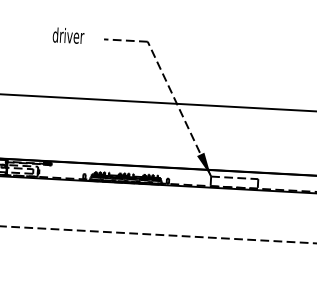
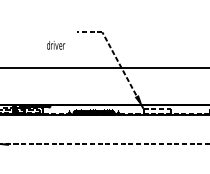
text: (69, 36) -> (56, 45), moved

